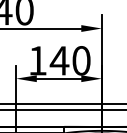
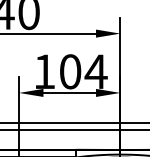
text: (69, 60) -> (82, 71), 140 -> 104

